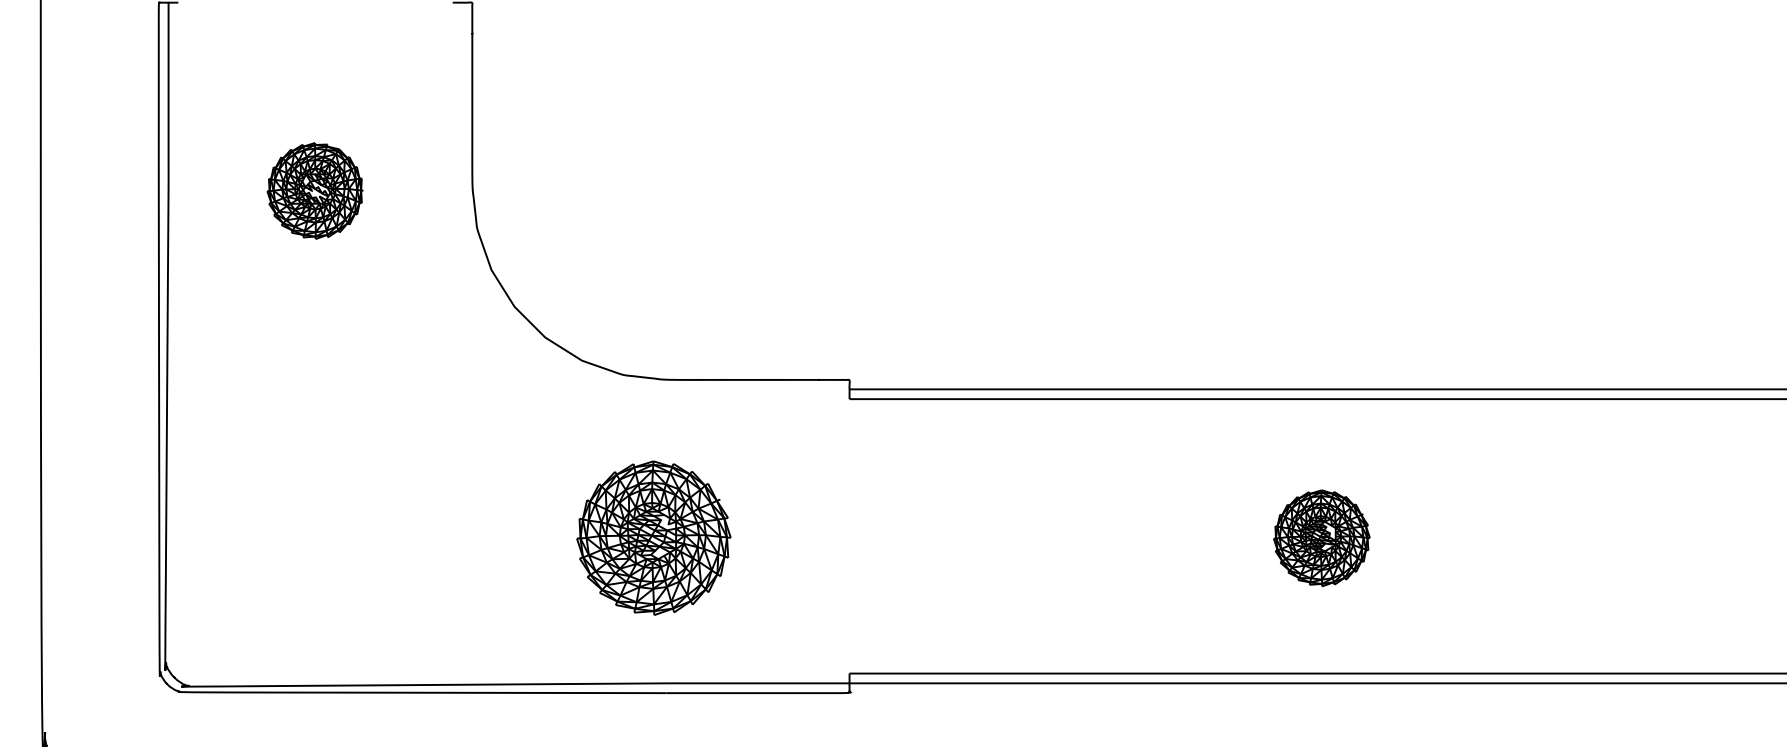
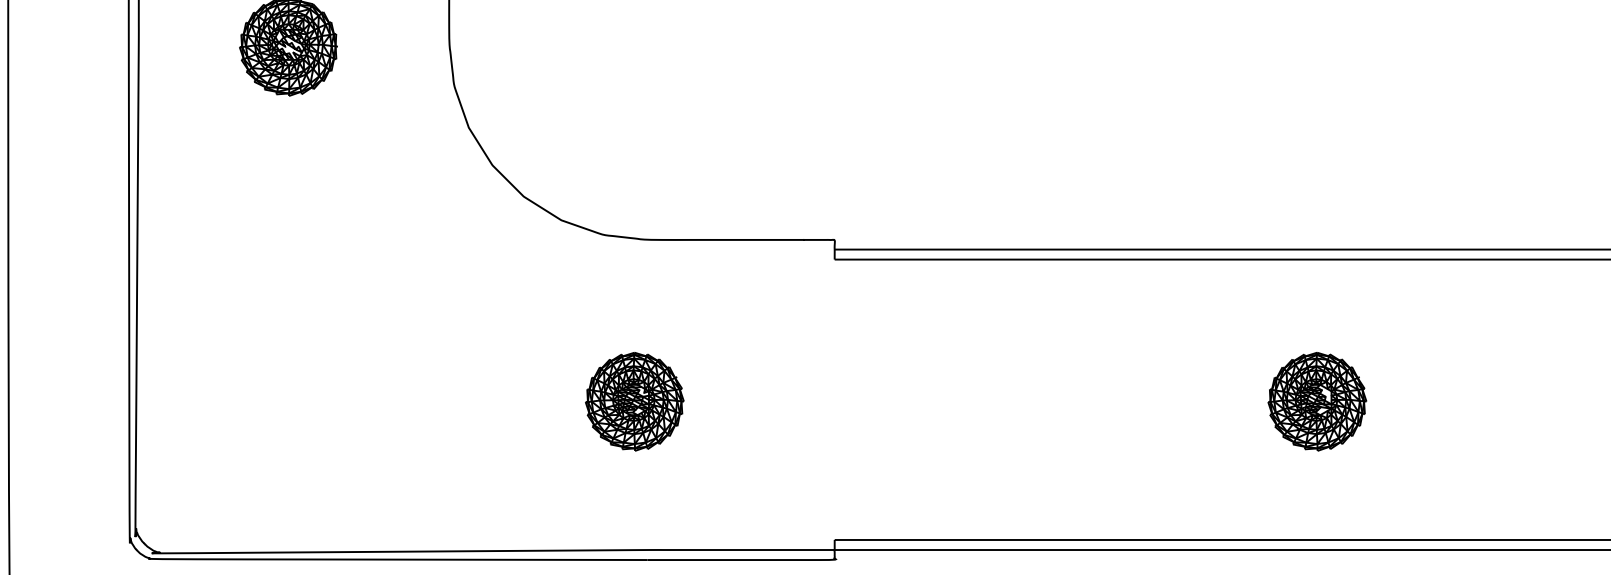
part: (653, 538) -> (634, 401), size x0.62

